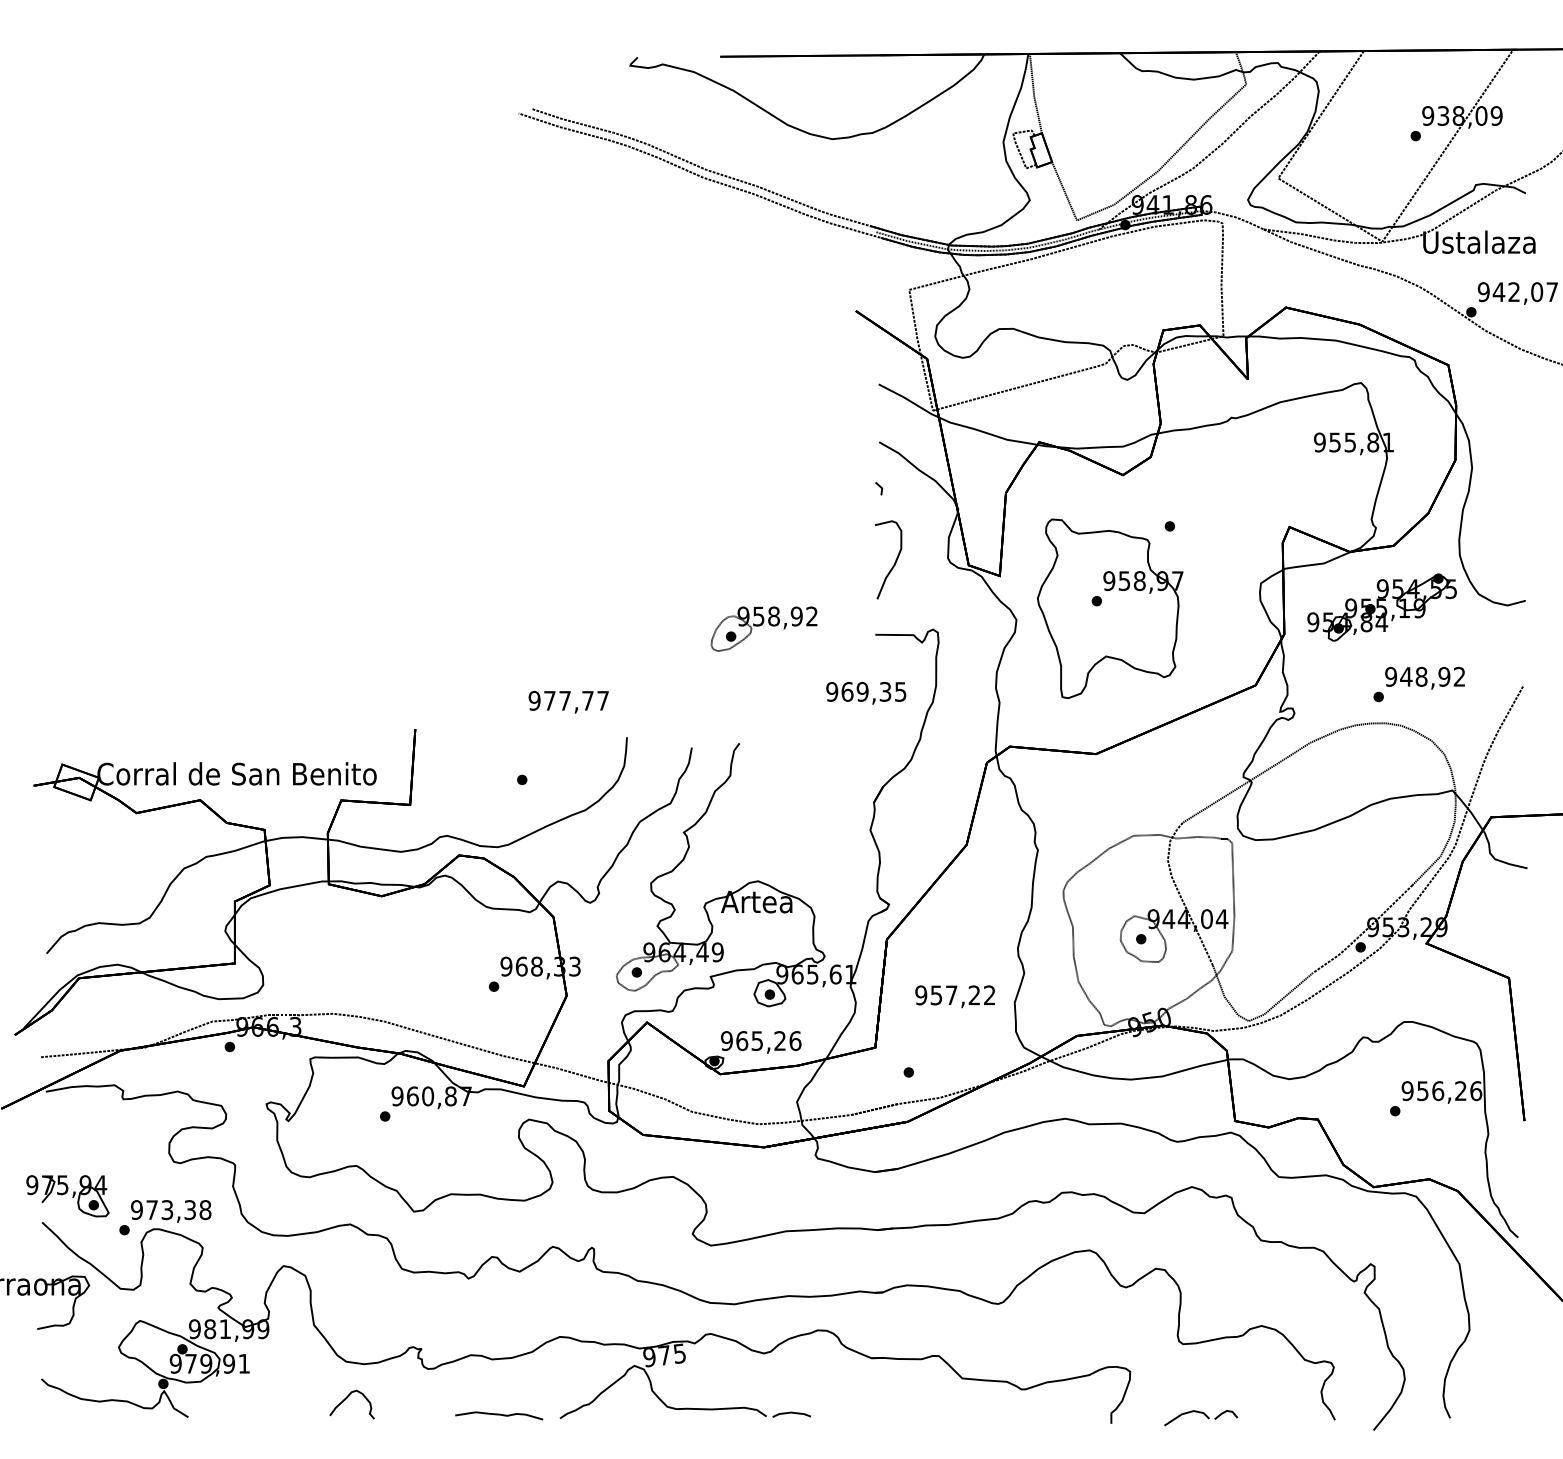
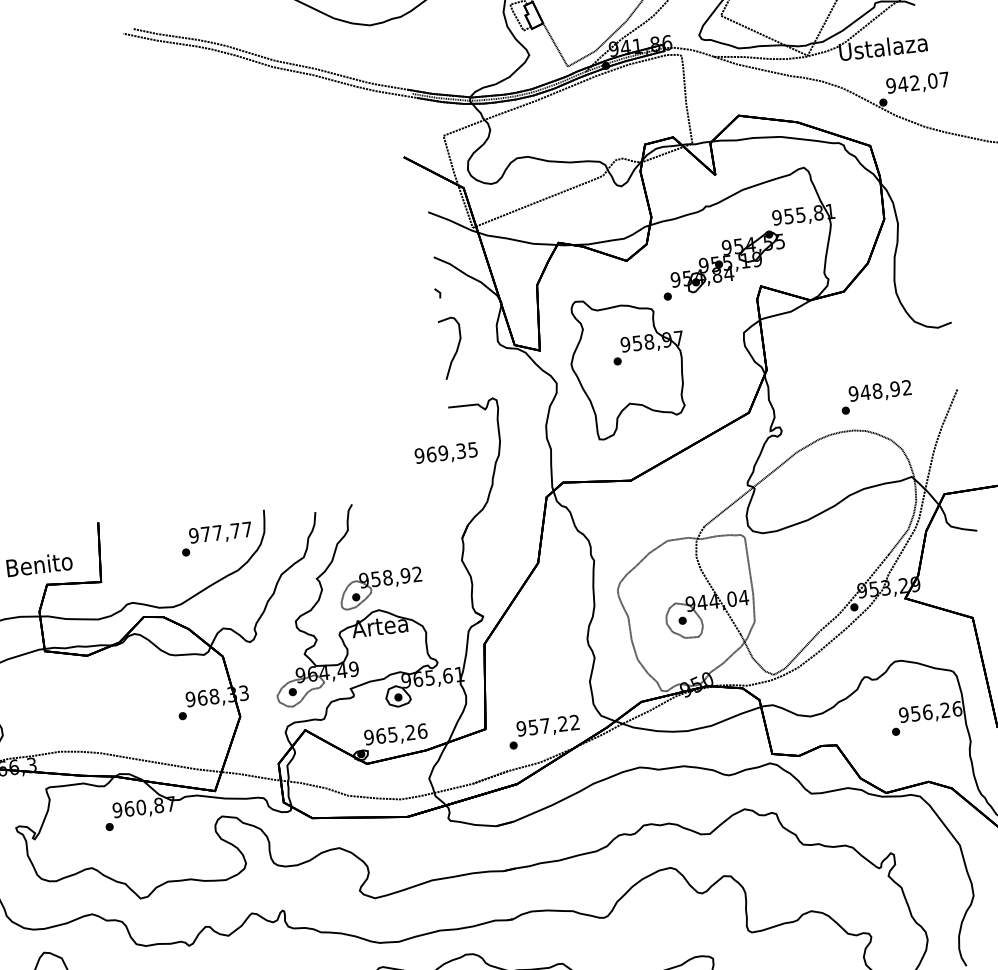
part: (1381, 607) -> (727, 262), moved
part: (763, 628) -> (380, 588), moved
text: (568, 701) -> (220, 533), moved
text: (954, 996) -> (547, 726), moved

